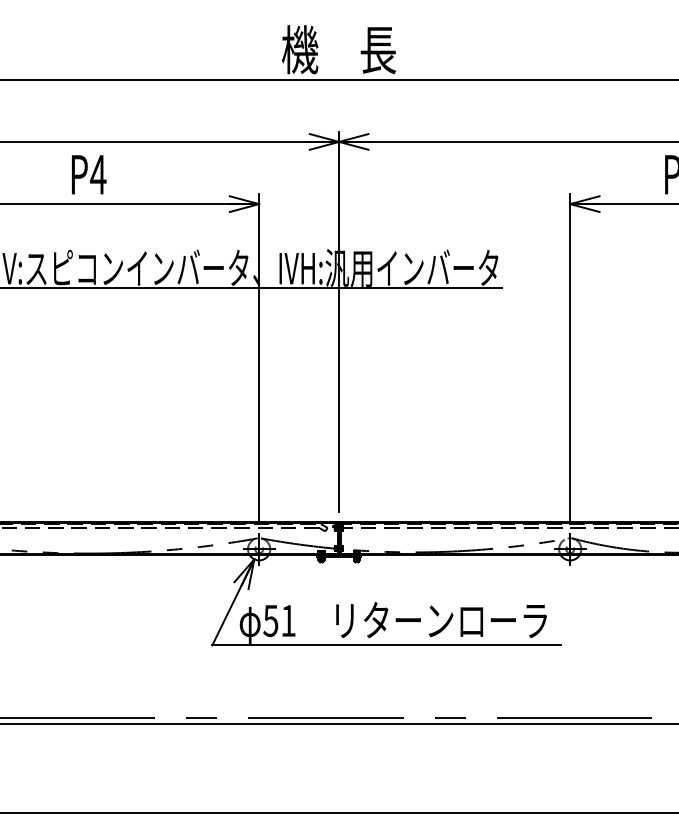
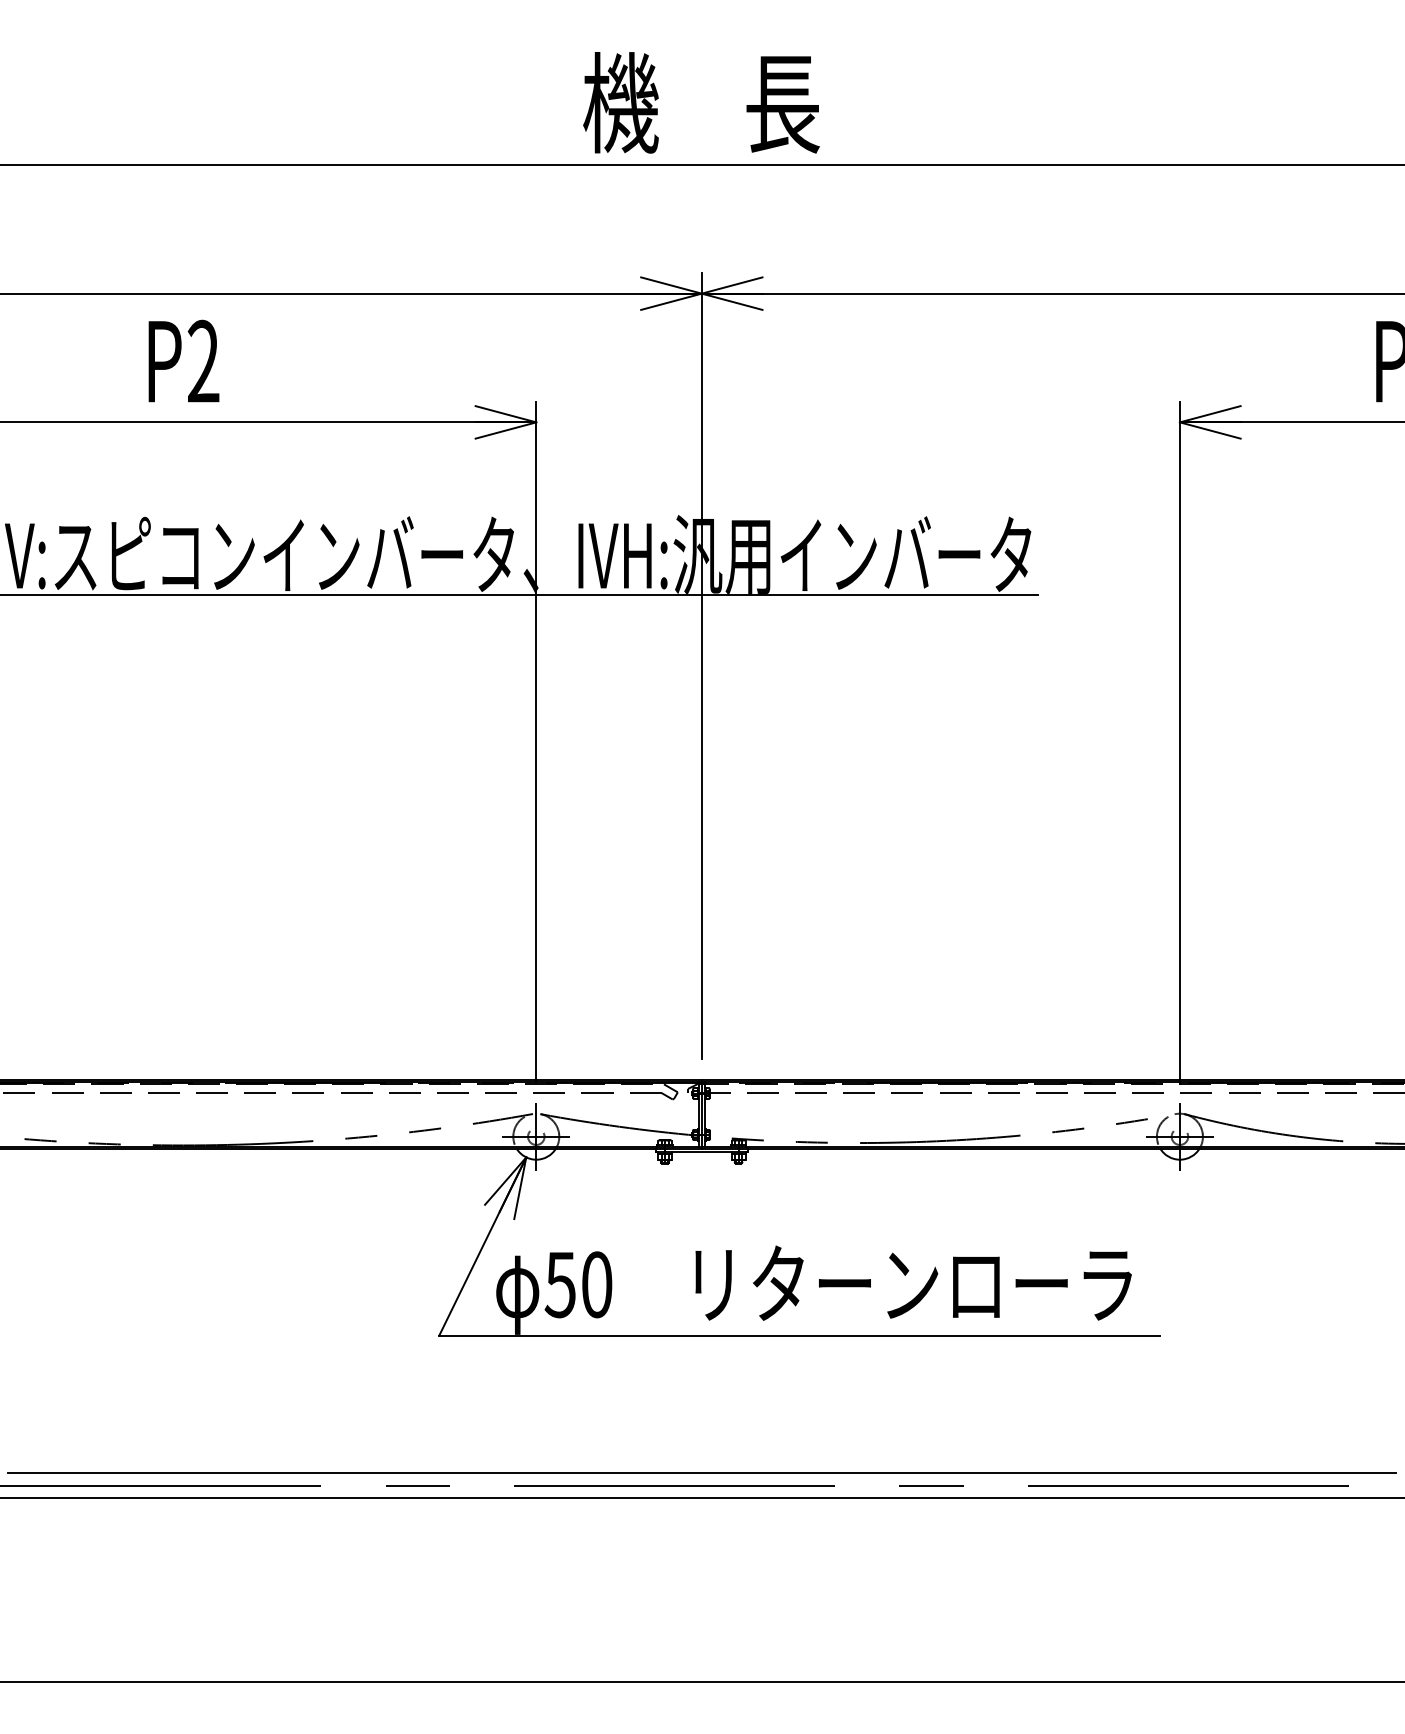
text: (98, 174) -> (203, 361), P4 -> P2
text: (288, 620) -> (596, 1283), 51 -> 50
line: (338, 711) -> (700, 1472), added

